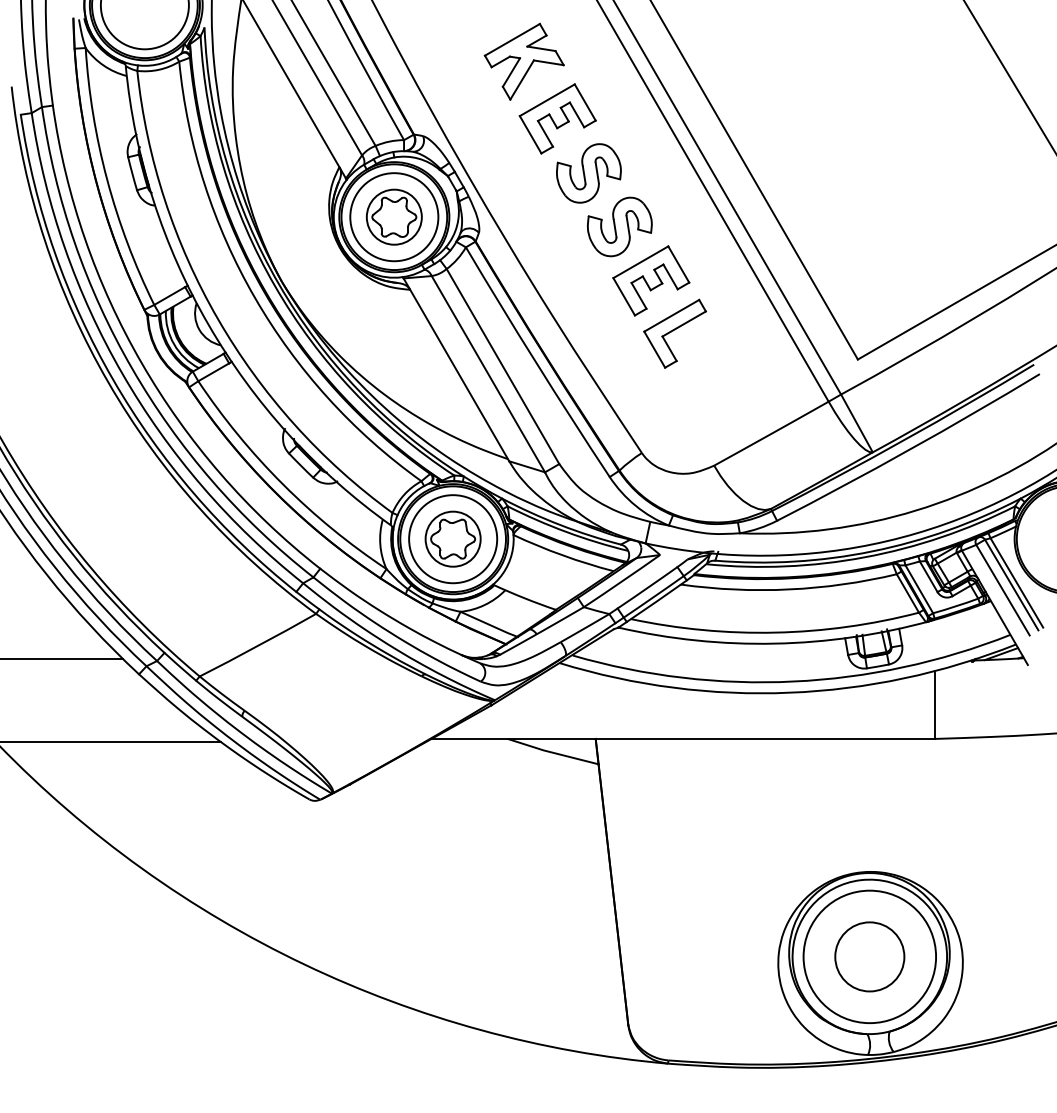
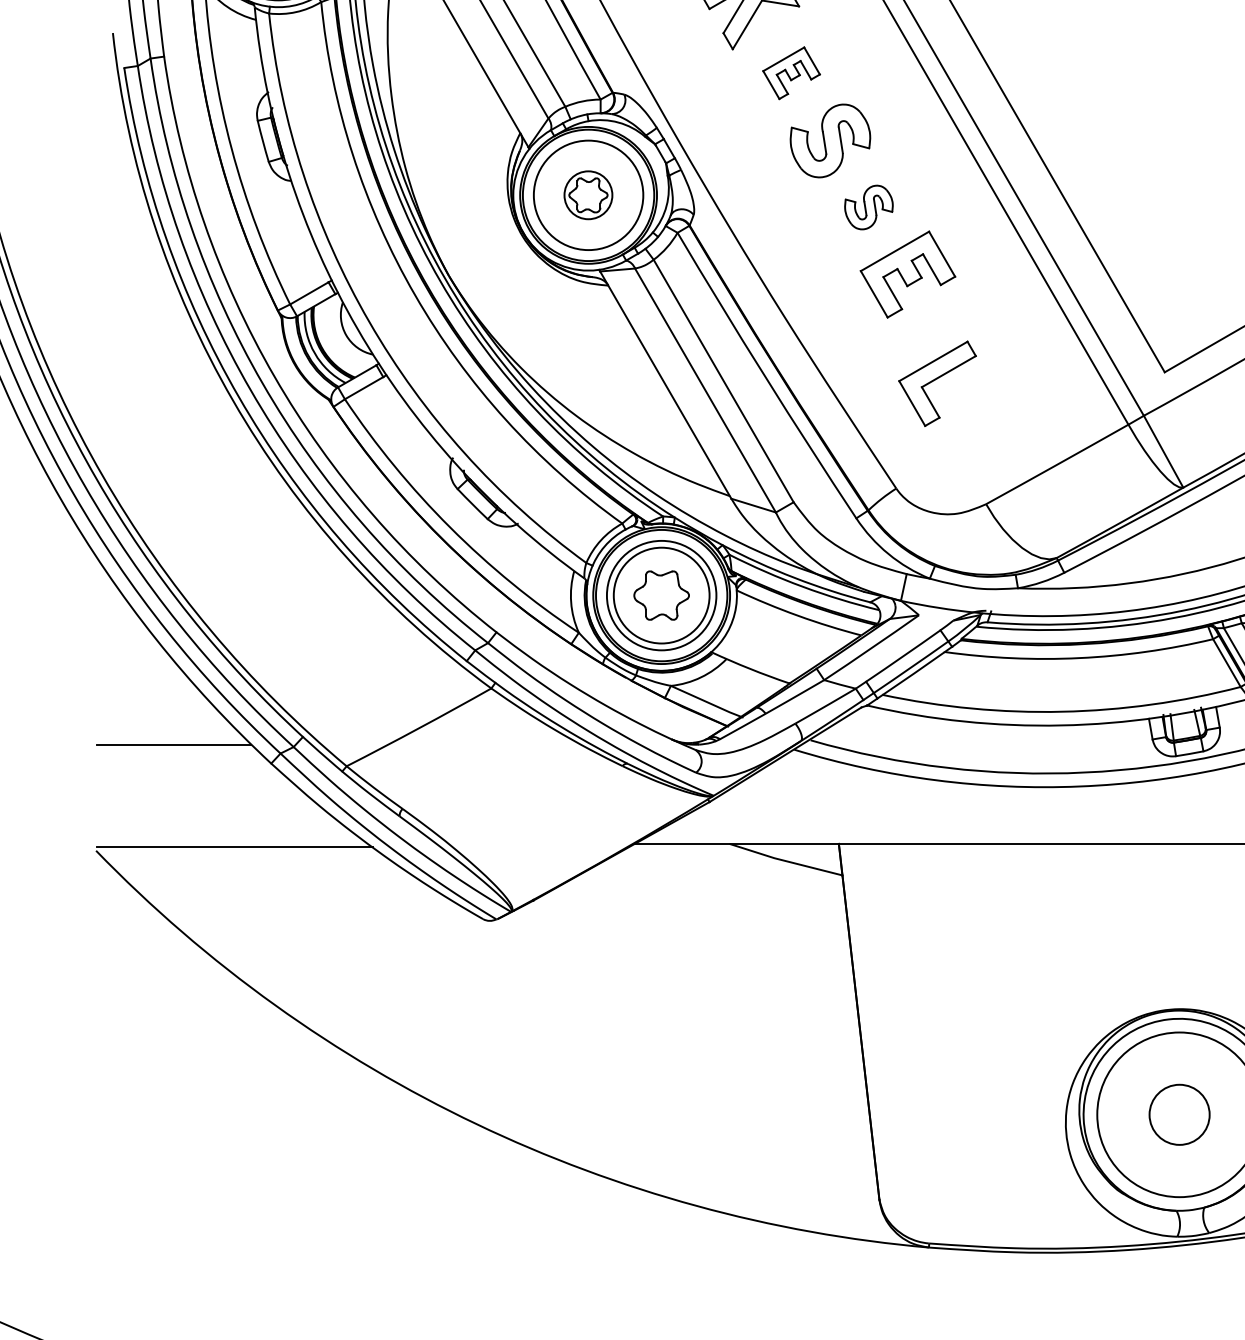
part: (557, 118) -> (791, 72), size x0.6
part: (393, 216) -> (587, 194), size x0.7
part: (619, 226) -> (868, 206), size x0.6
part: (674, 333) -> (936, 383), moved
circle: (452, 538) -> (660, 594), size x1.4
circle: (869, 956) -> (1179, 1114), size x0.7

